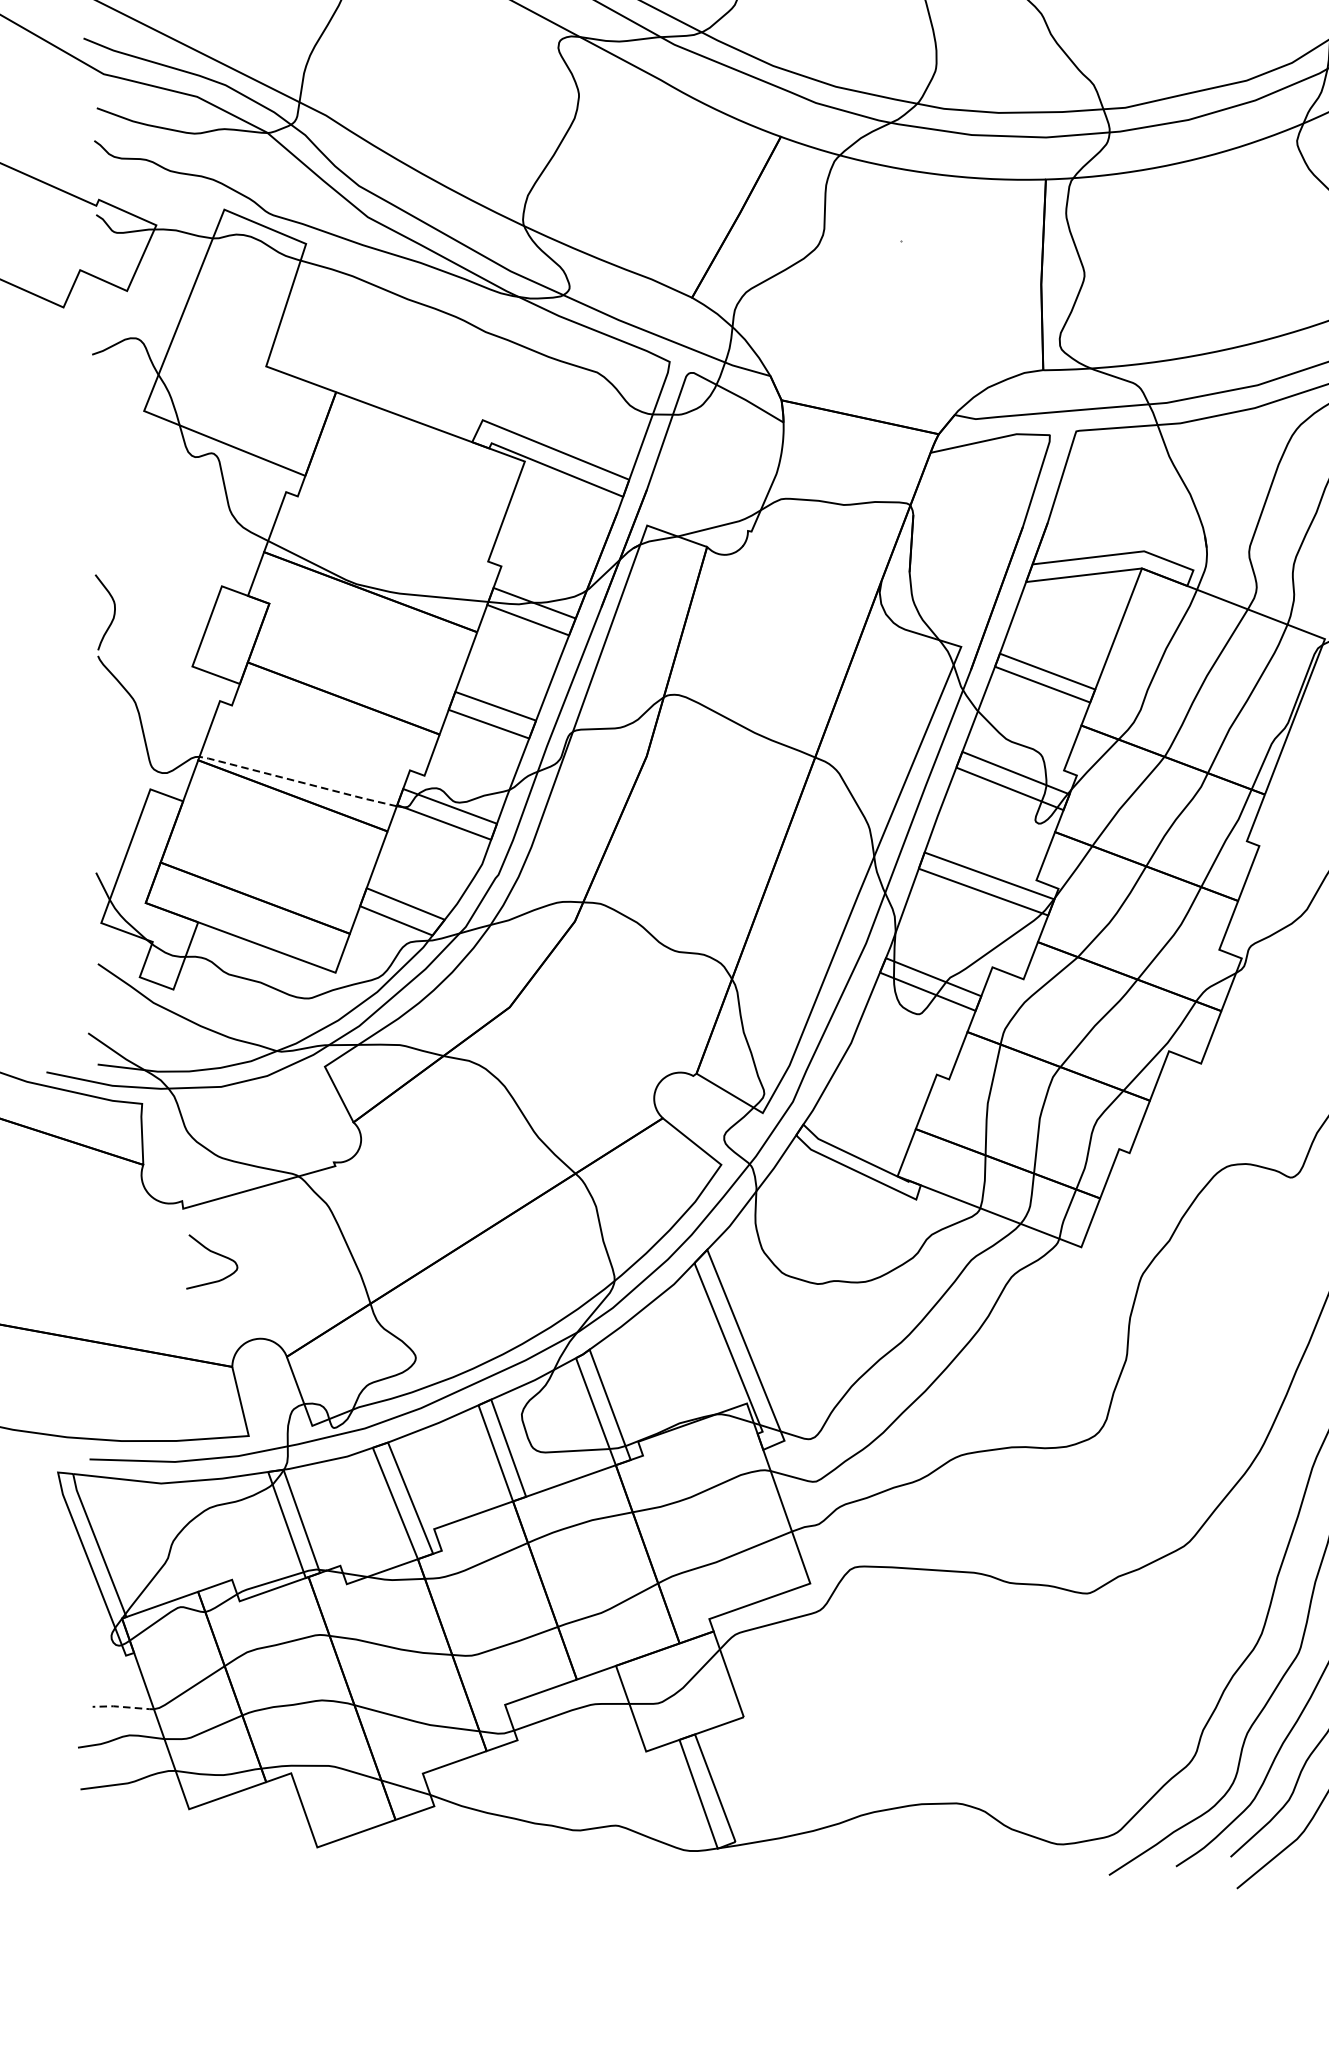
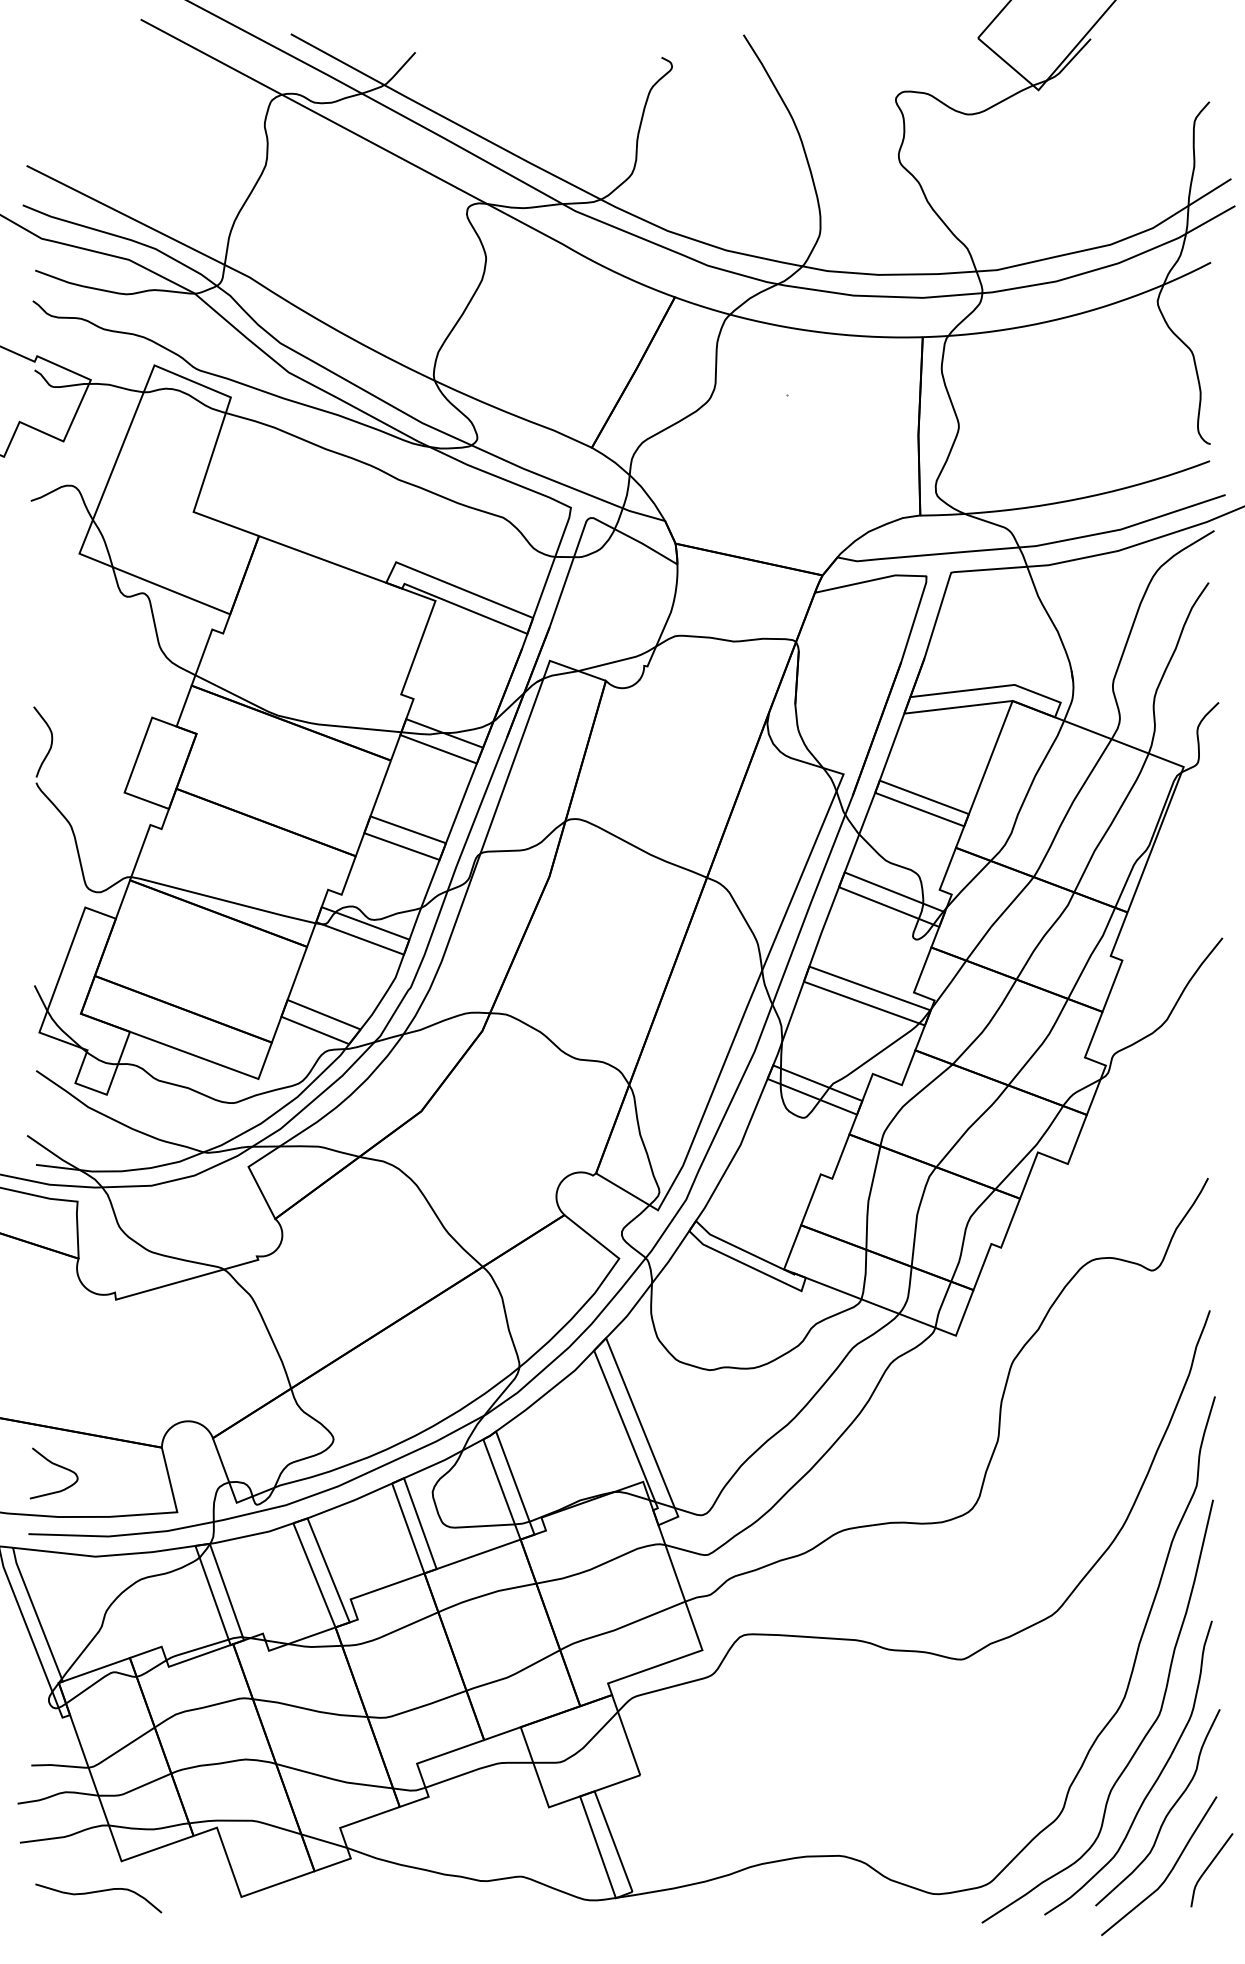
line: (297, 781) -> (222, 900), dashed -> solid
curve: (215, 1254) -> (57, 1466), moved
line: (122, 1706) -> (59, 1765), dashed -> solid
curve: (164, 1842) -> (98, 1892), added

